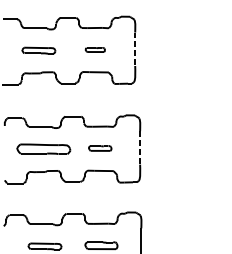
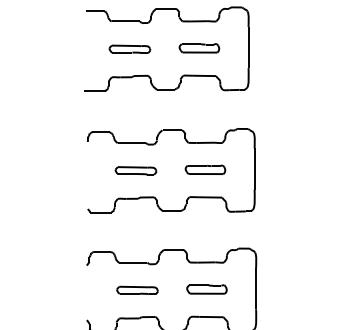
line: (135, 49) -> (248, 47), dashed -> solid
part: (95, 50) -> (199, 48), size x1.67
part: (100, 148) -> (205, 169), size x1.43
line: (140, 148) -> (254, 169), dashed -> solid
part: (43, 149) -> (135, 170), size x0.62

